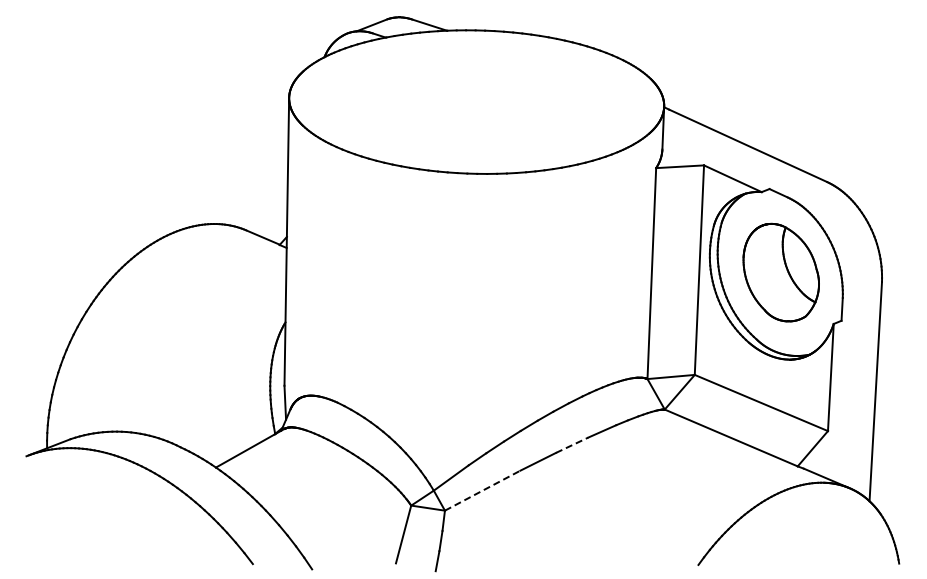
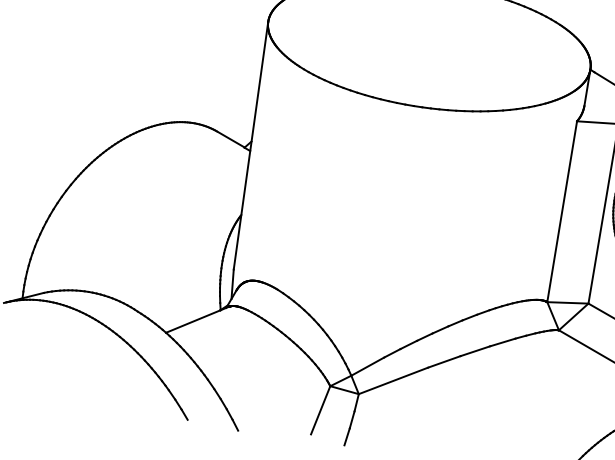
line: (572, 445) -> (475, 351), dashed -> solid
line: (482, 490) -> (393, 380), dashed -> solid

